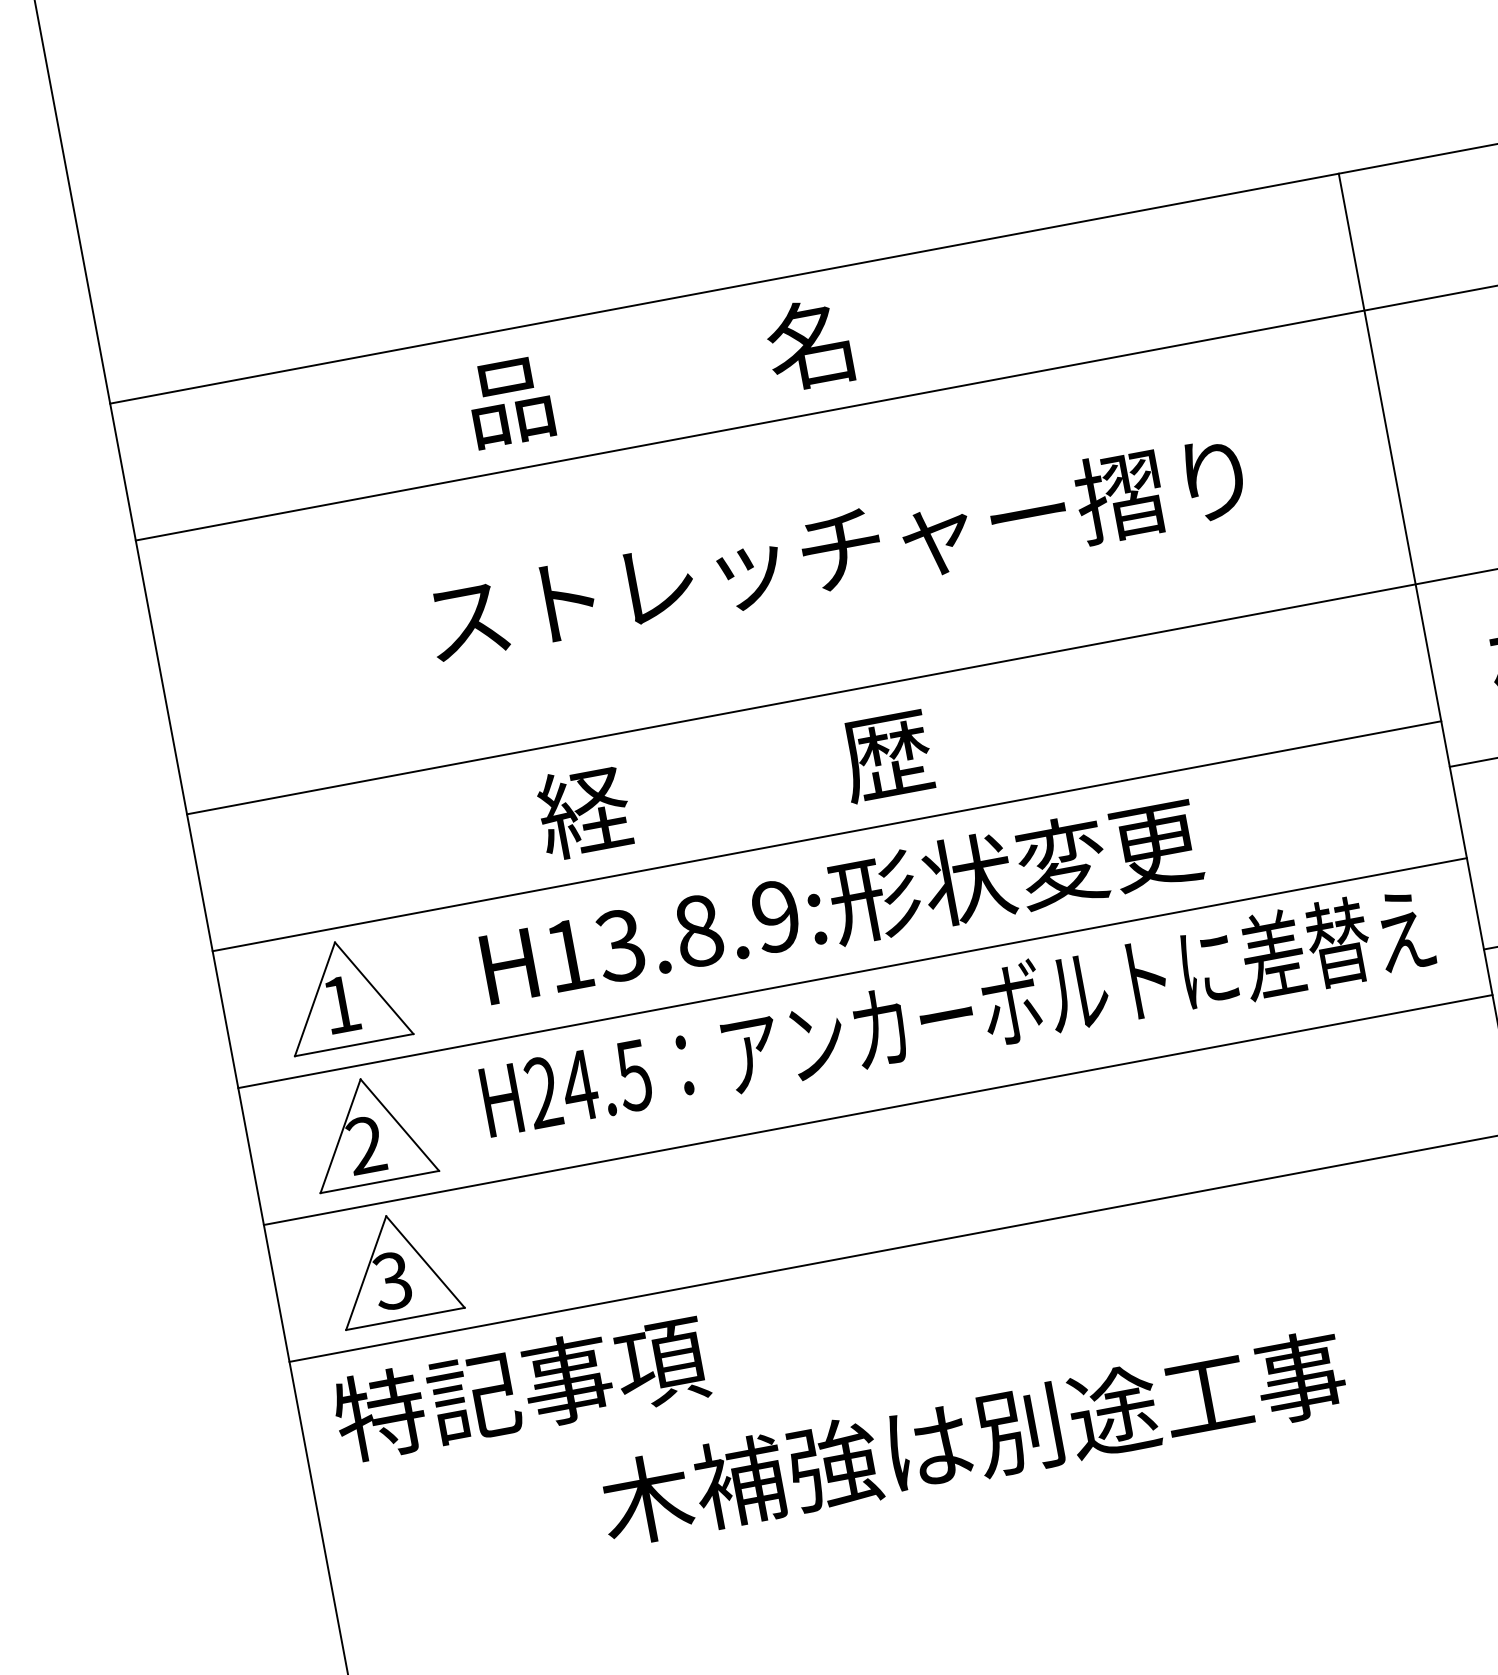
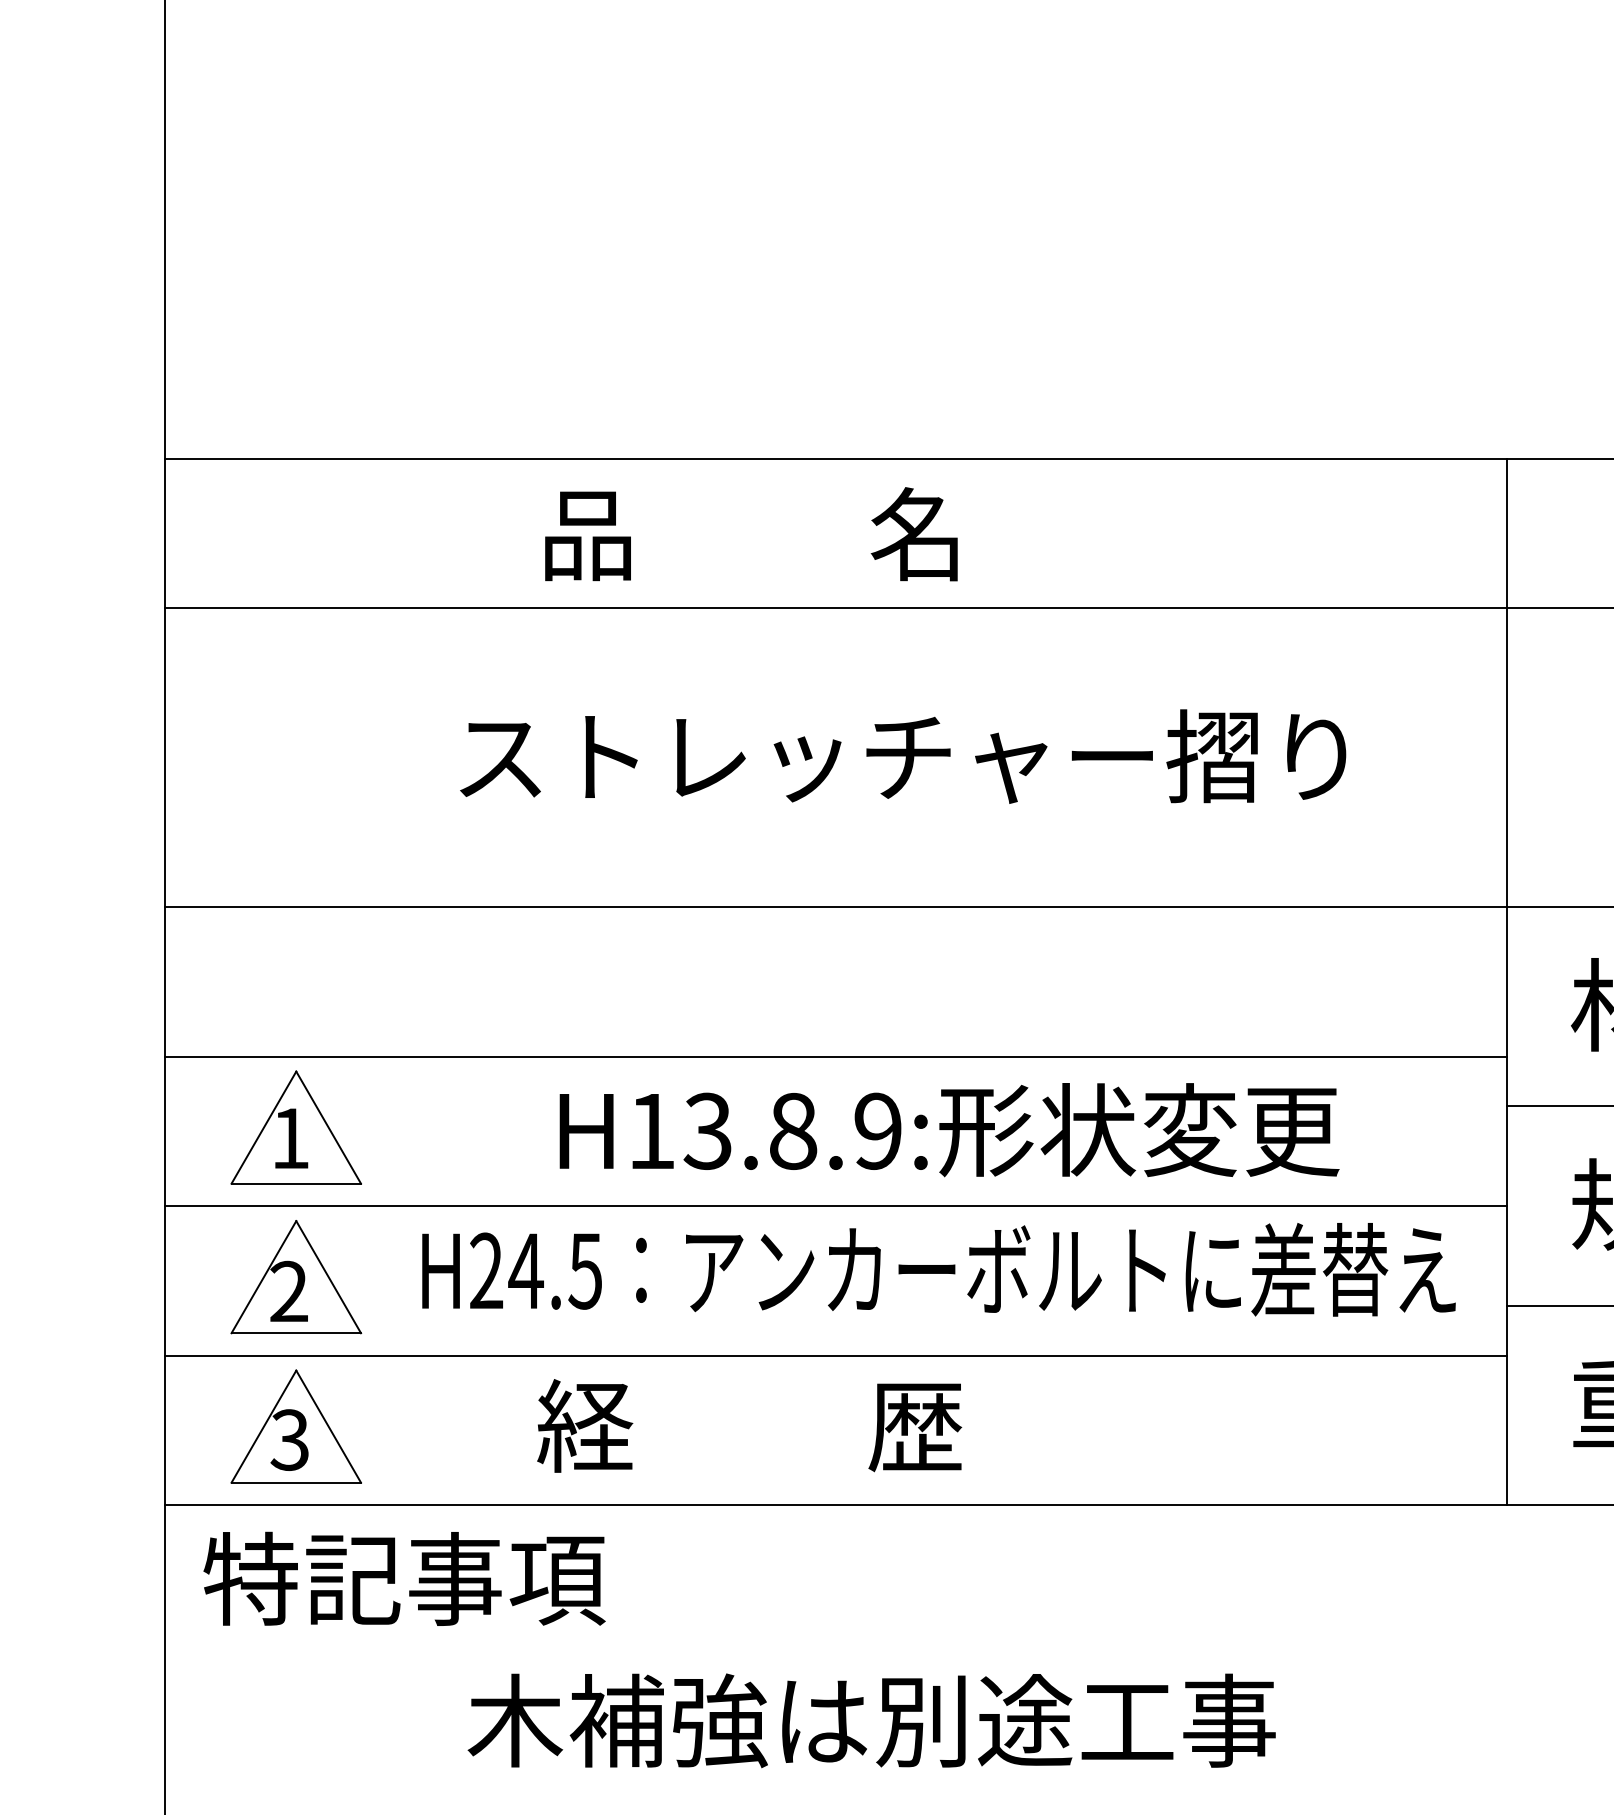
text: (734, 783) -> (749, 1425), moved
text: (841, 903) -> (949, 1130), moved

